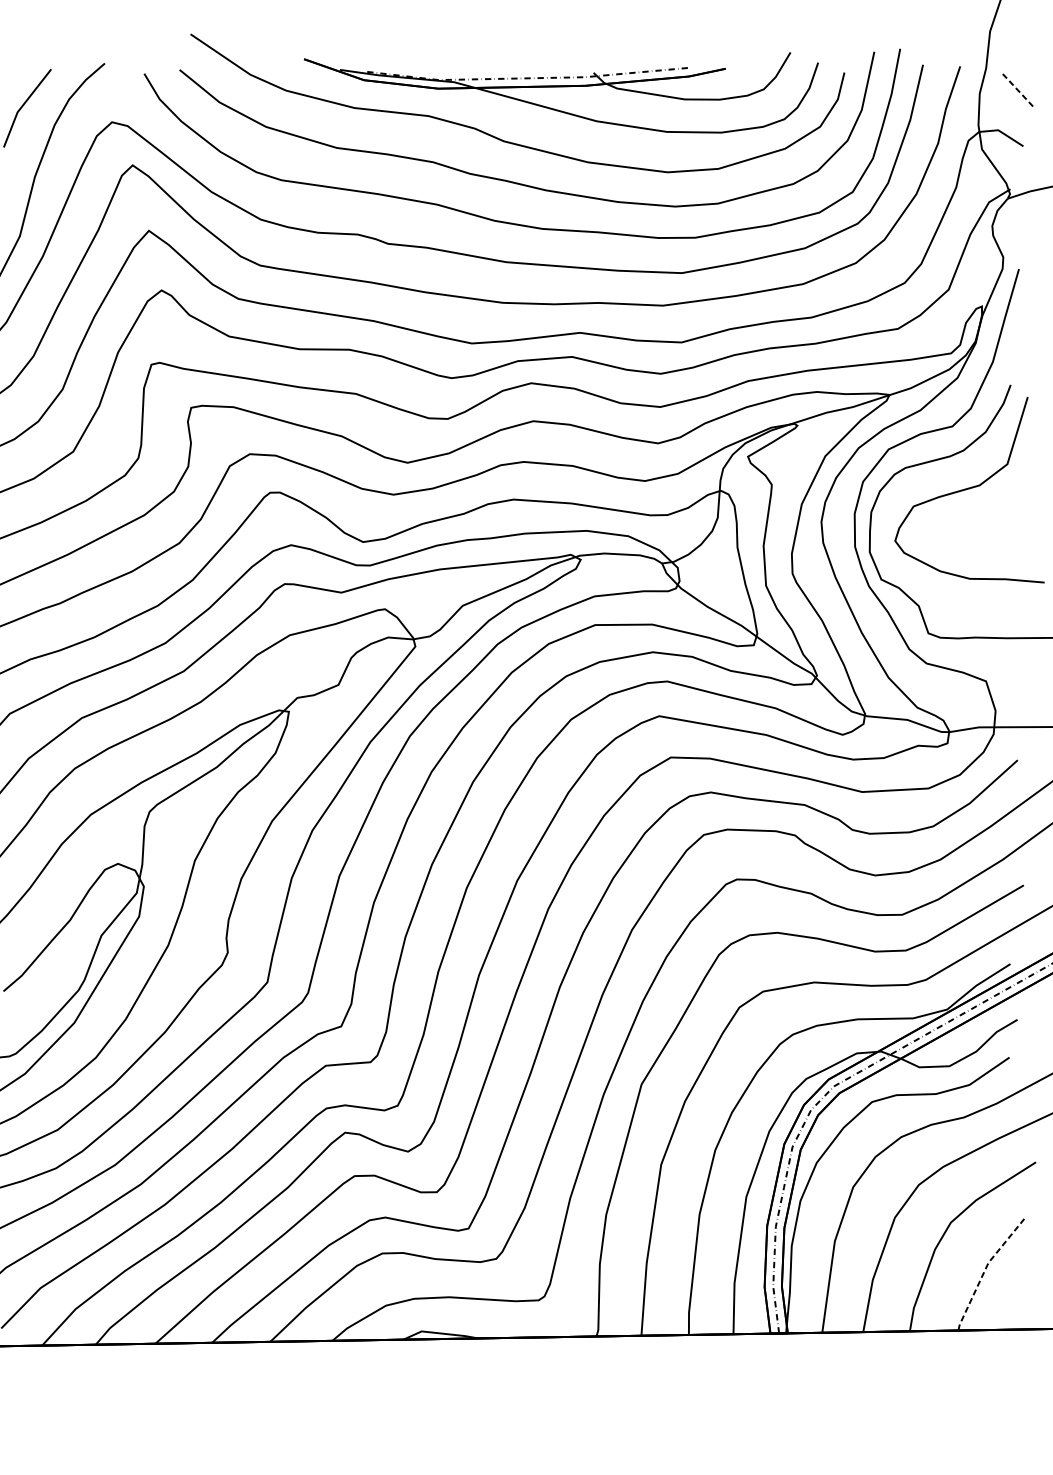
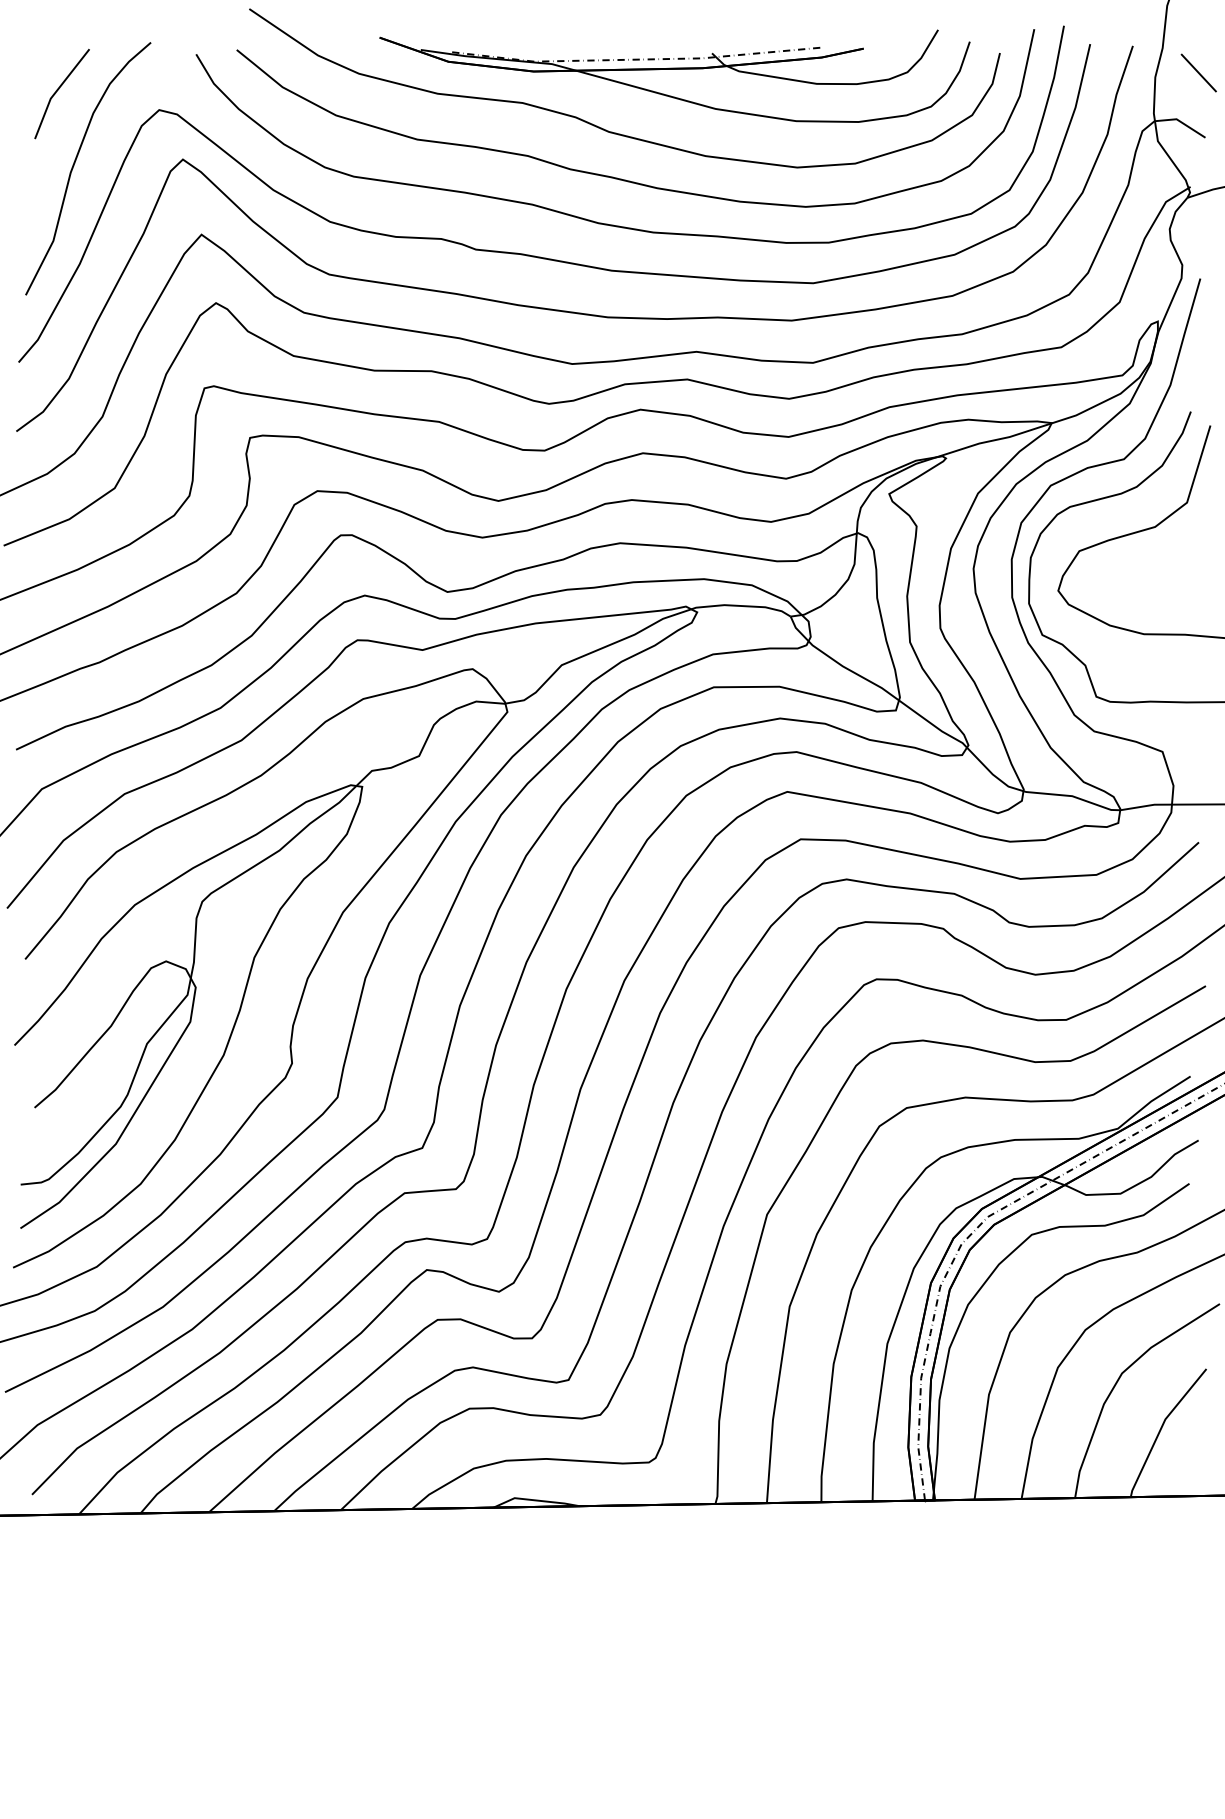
line: (1017, 90) -> (1198, 73), dashed -> solid
line: (985, 1270) -> (1161, 1428), dashed -> solid

